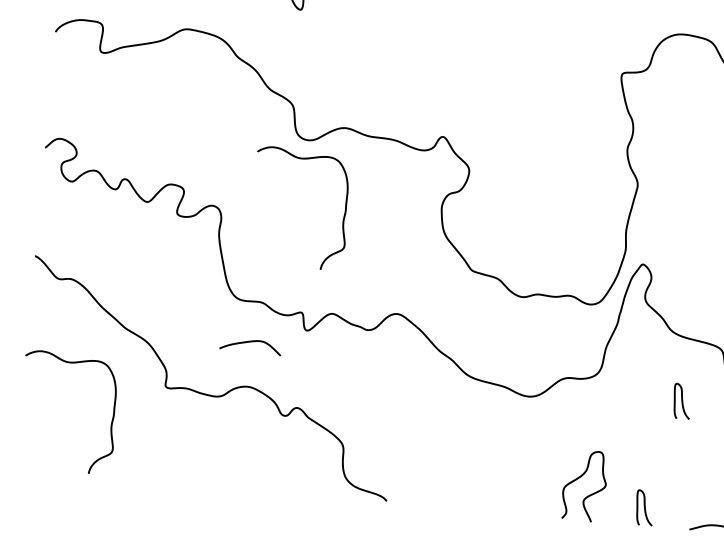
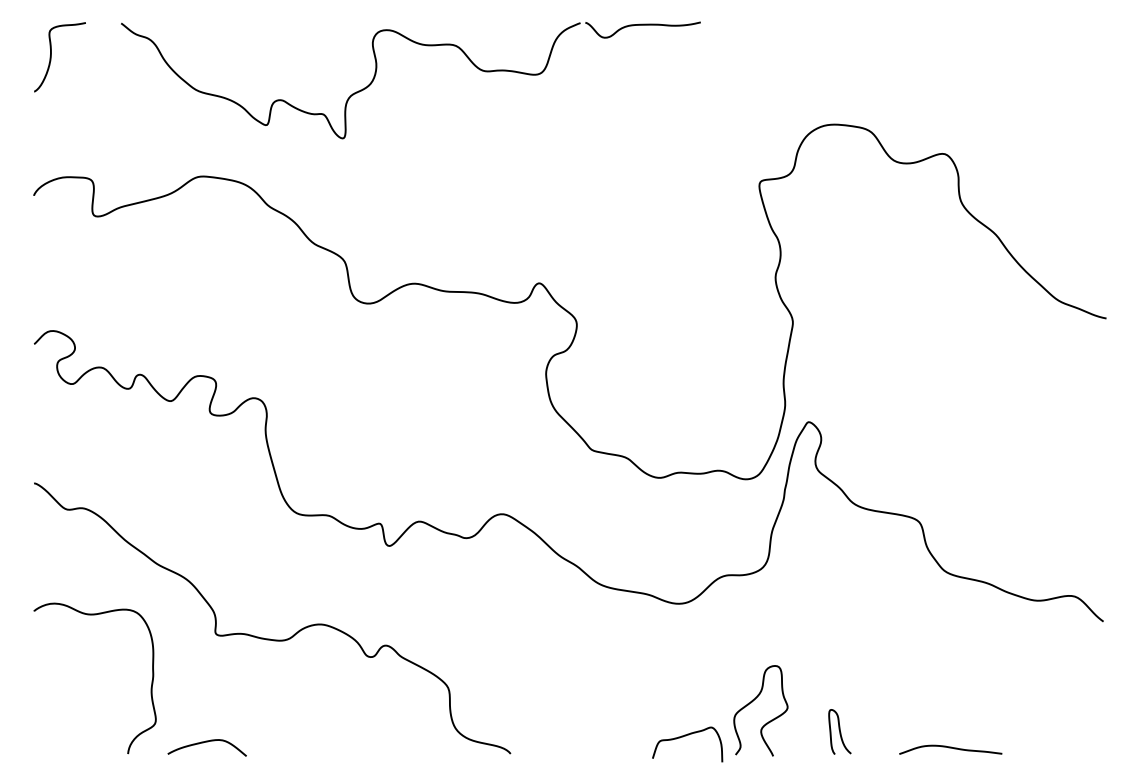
curve: (342, 219) -> (421, 400), removed
curve: (250, 342) -> (206, 742), moved
curve: (681, 401) -> (874, 591), removed
curve: (524, 500) -> (686, 736), added

